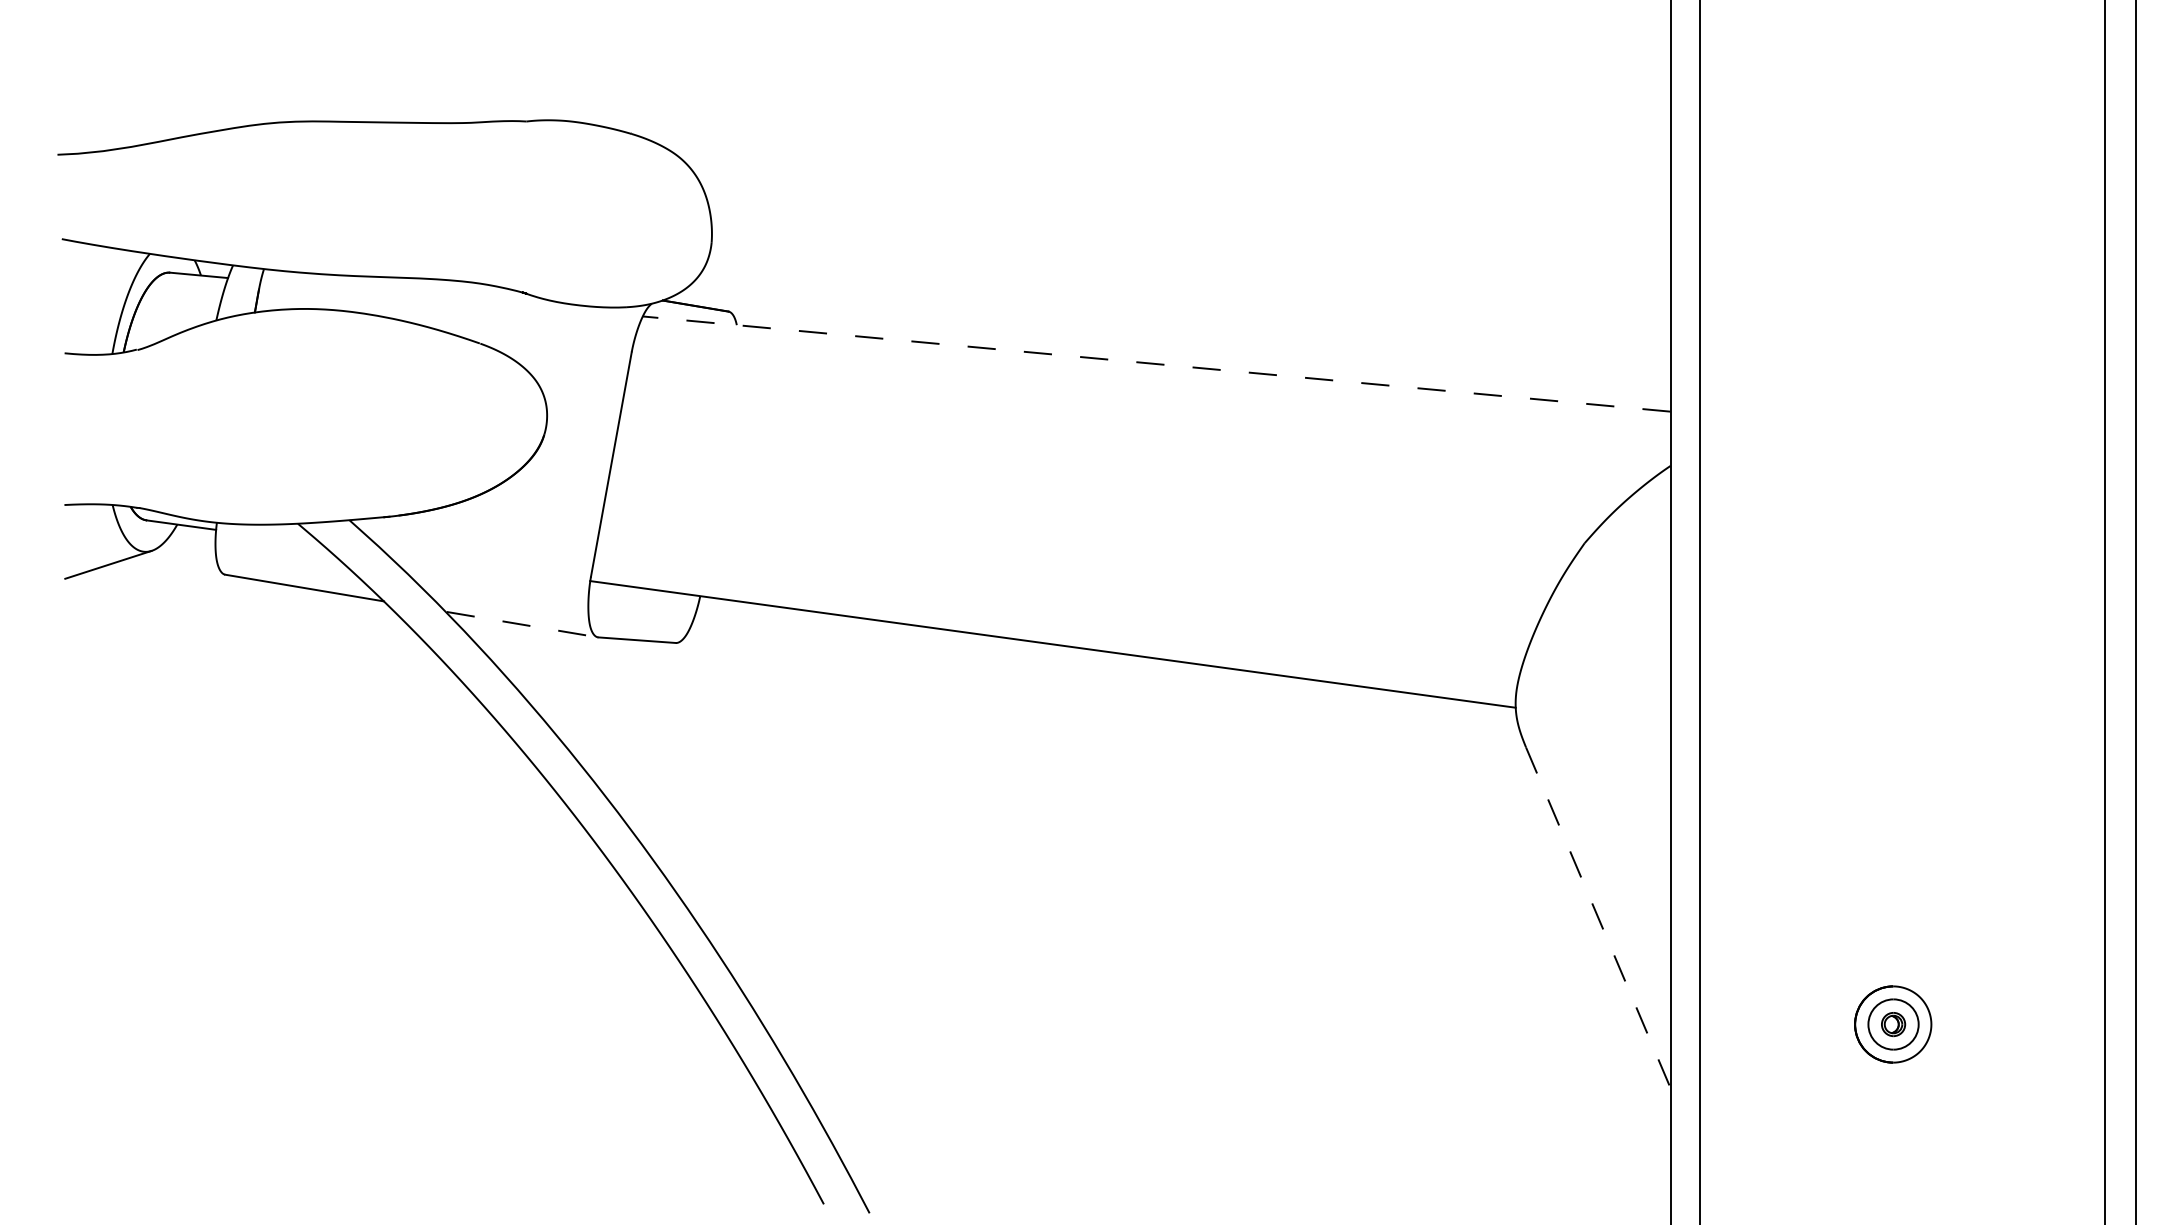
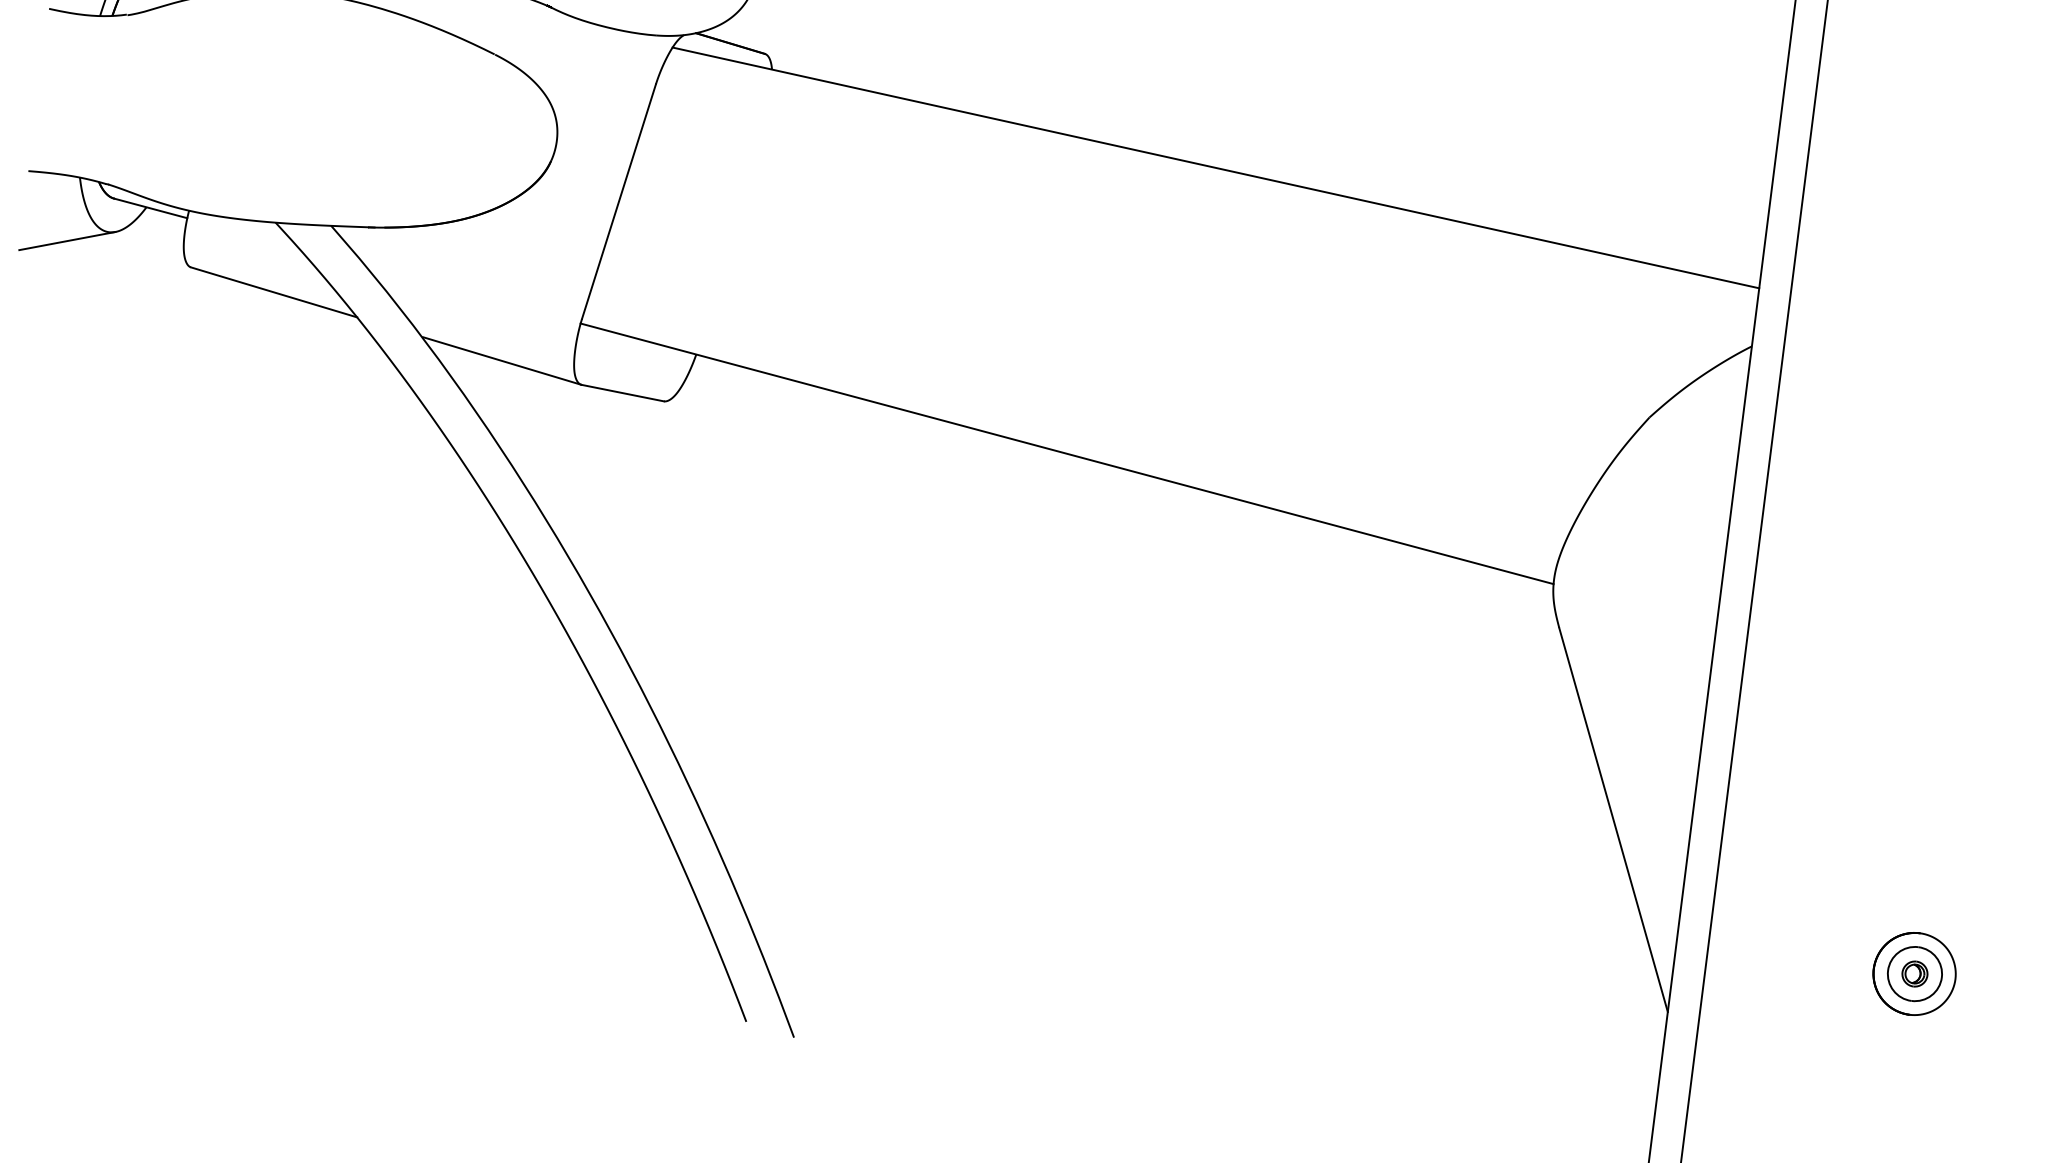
line: (1156, 364) -> (1215, 168), dashed -> solid
line: (522, 624) -> (502, 360), dashed -> solid
line: (1598, 918) -> (1613, 820), dashed -> solid

